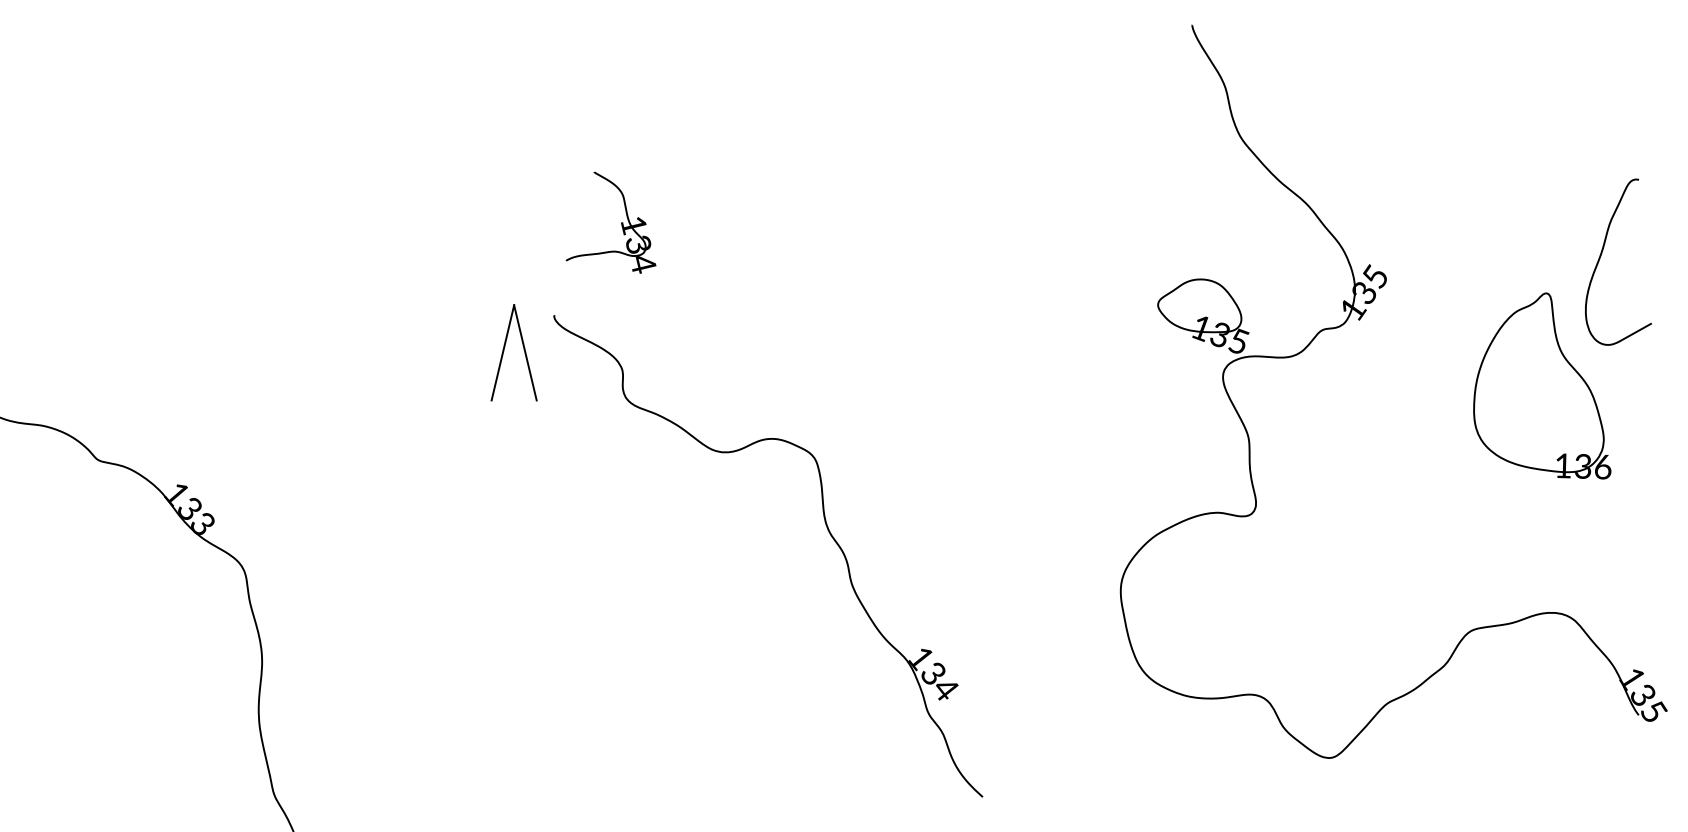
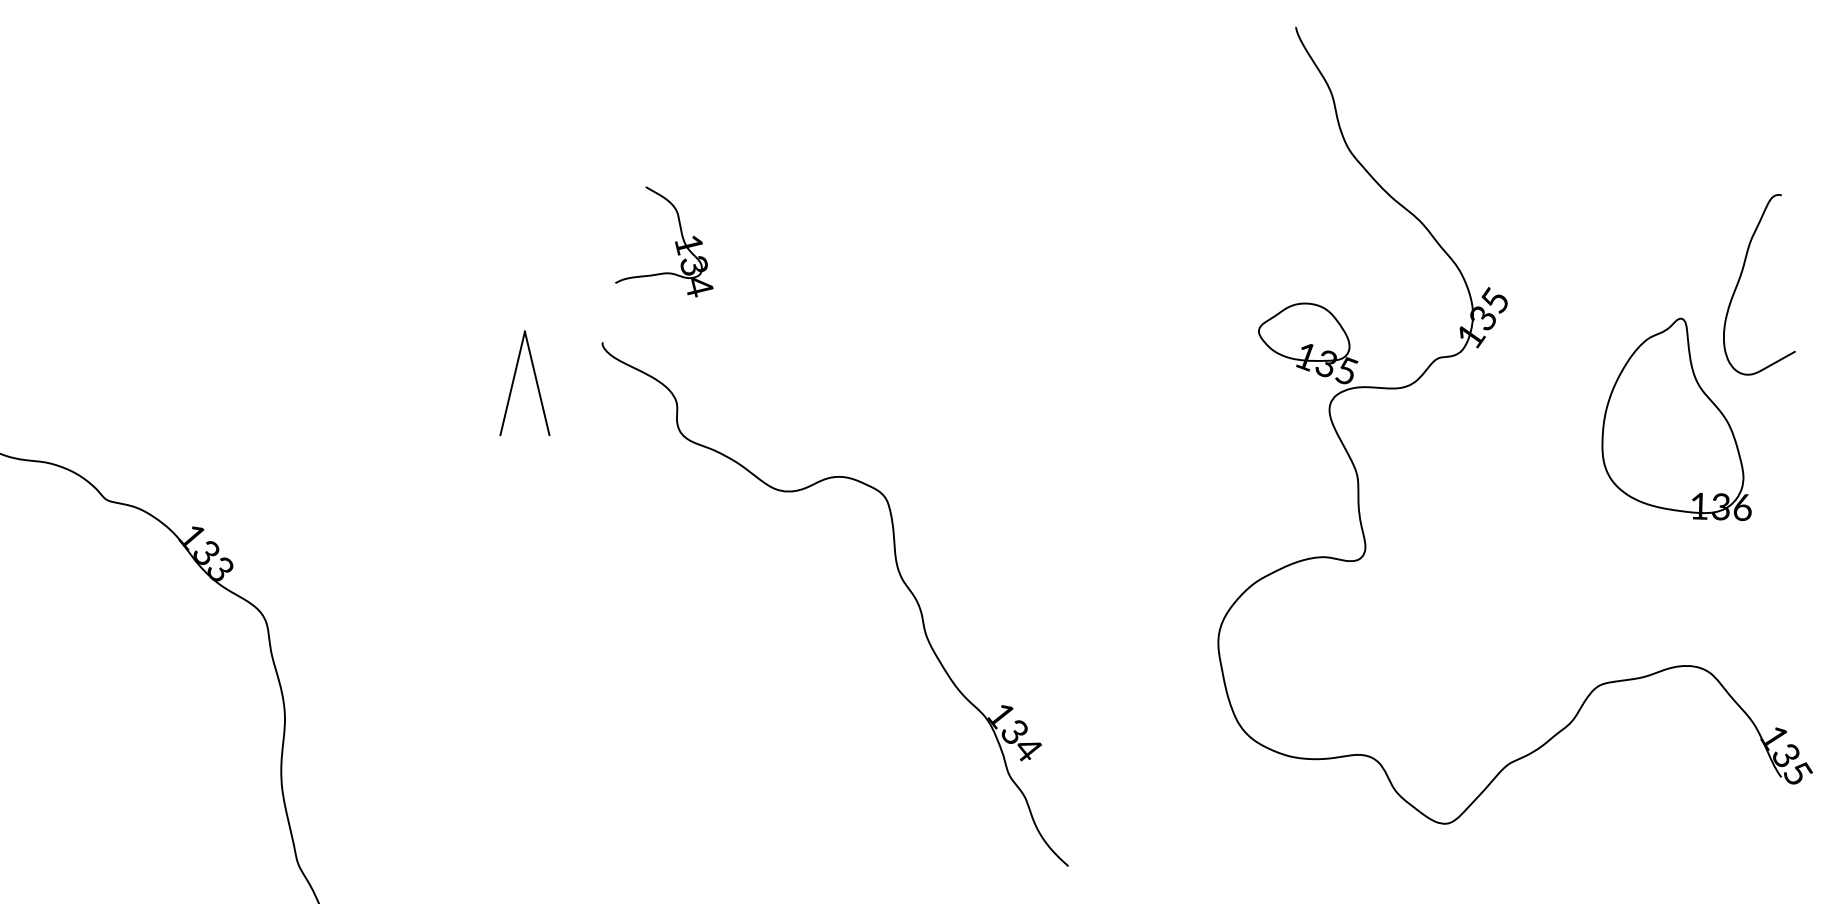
part: (504, 351) -> (514, 381), moved

